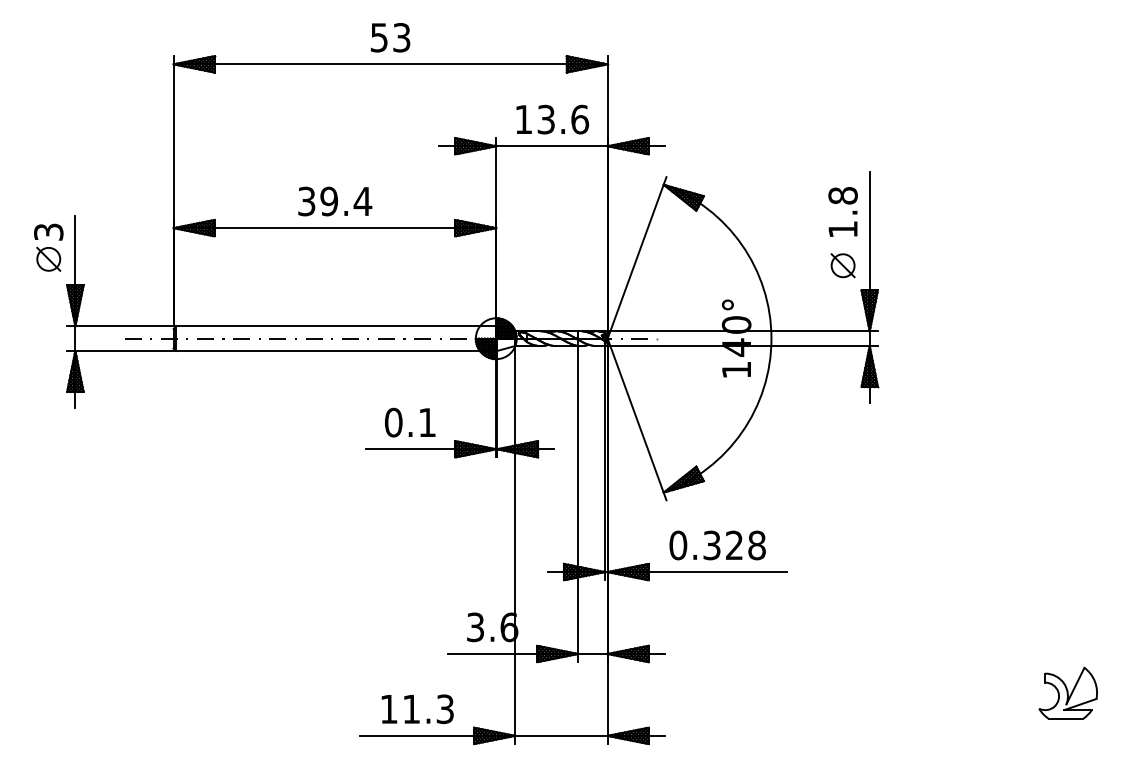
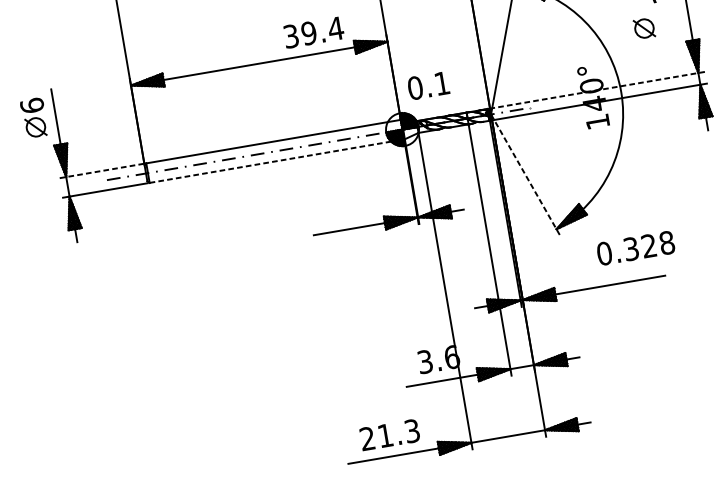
text: (335, 201) -> (314, 32), moved
text: (48, 231) -> (31, 105), 3 -> 6
part: (842, 265) -> (643, 28), moved
line: (120, 326) -> (102, 171), solid -> dashed
line: (740, 331) -> (595, 90), solid -> dashed
line: (336, 350) -> (277, 160), solid -> dashed
line: (637, 419) -> (525, 174), solid -> dashed
text: (410, 422) -> (428, 85), moved
text: (717, 545) -> (635, 248), moved
text: (388, 708) -> (367, 438), 11.3 -> 21.3

